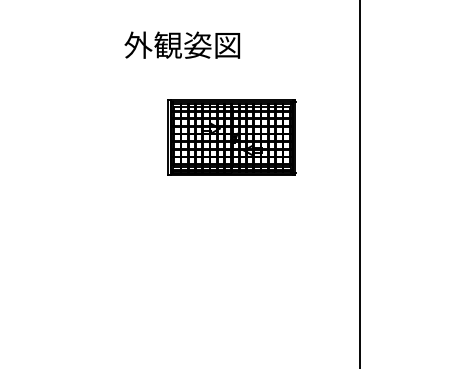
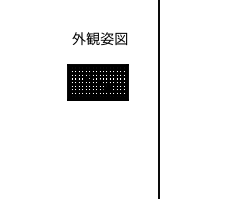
text: (181, 44) -> (99, 38), moved

